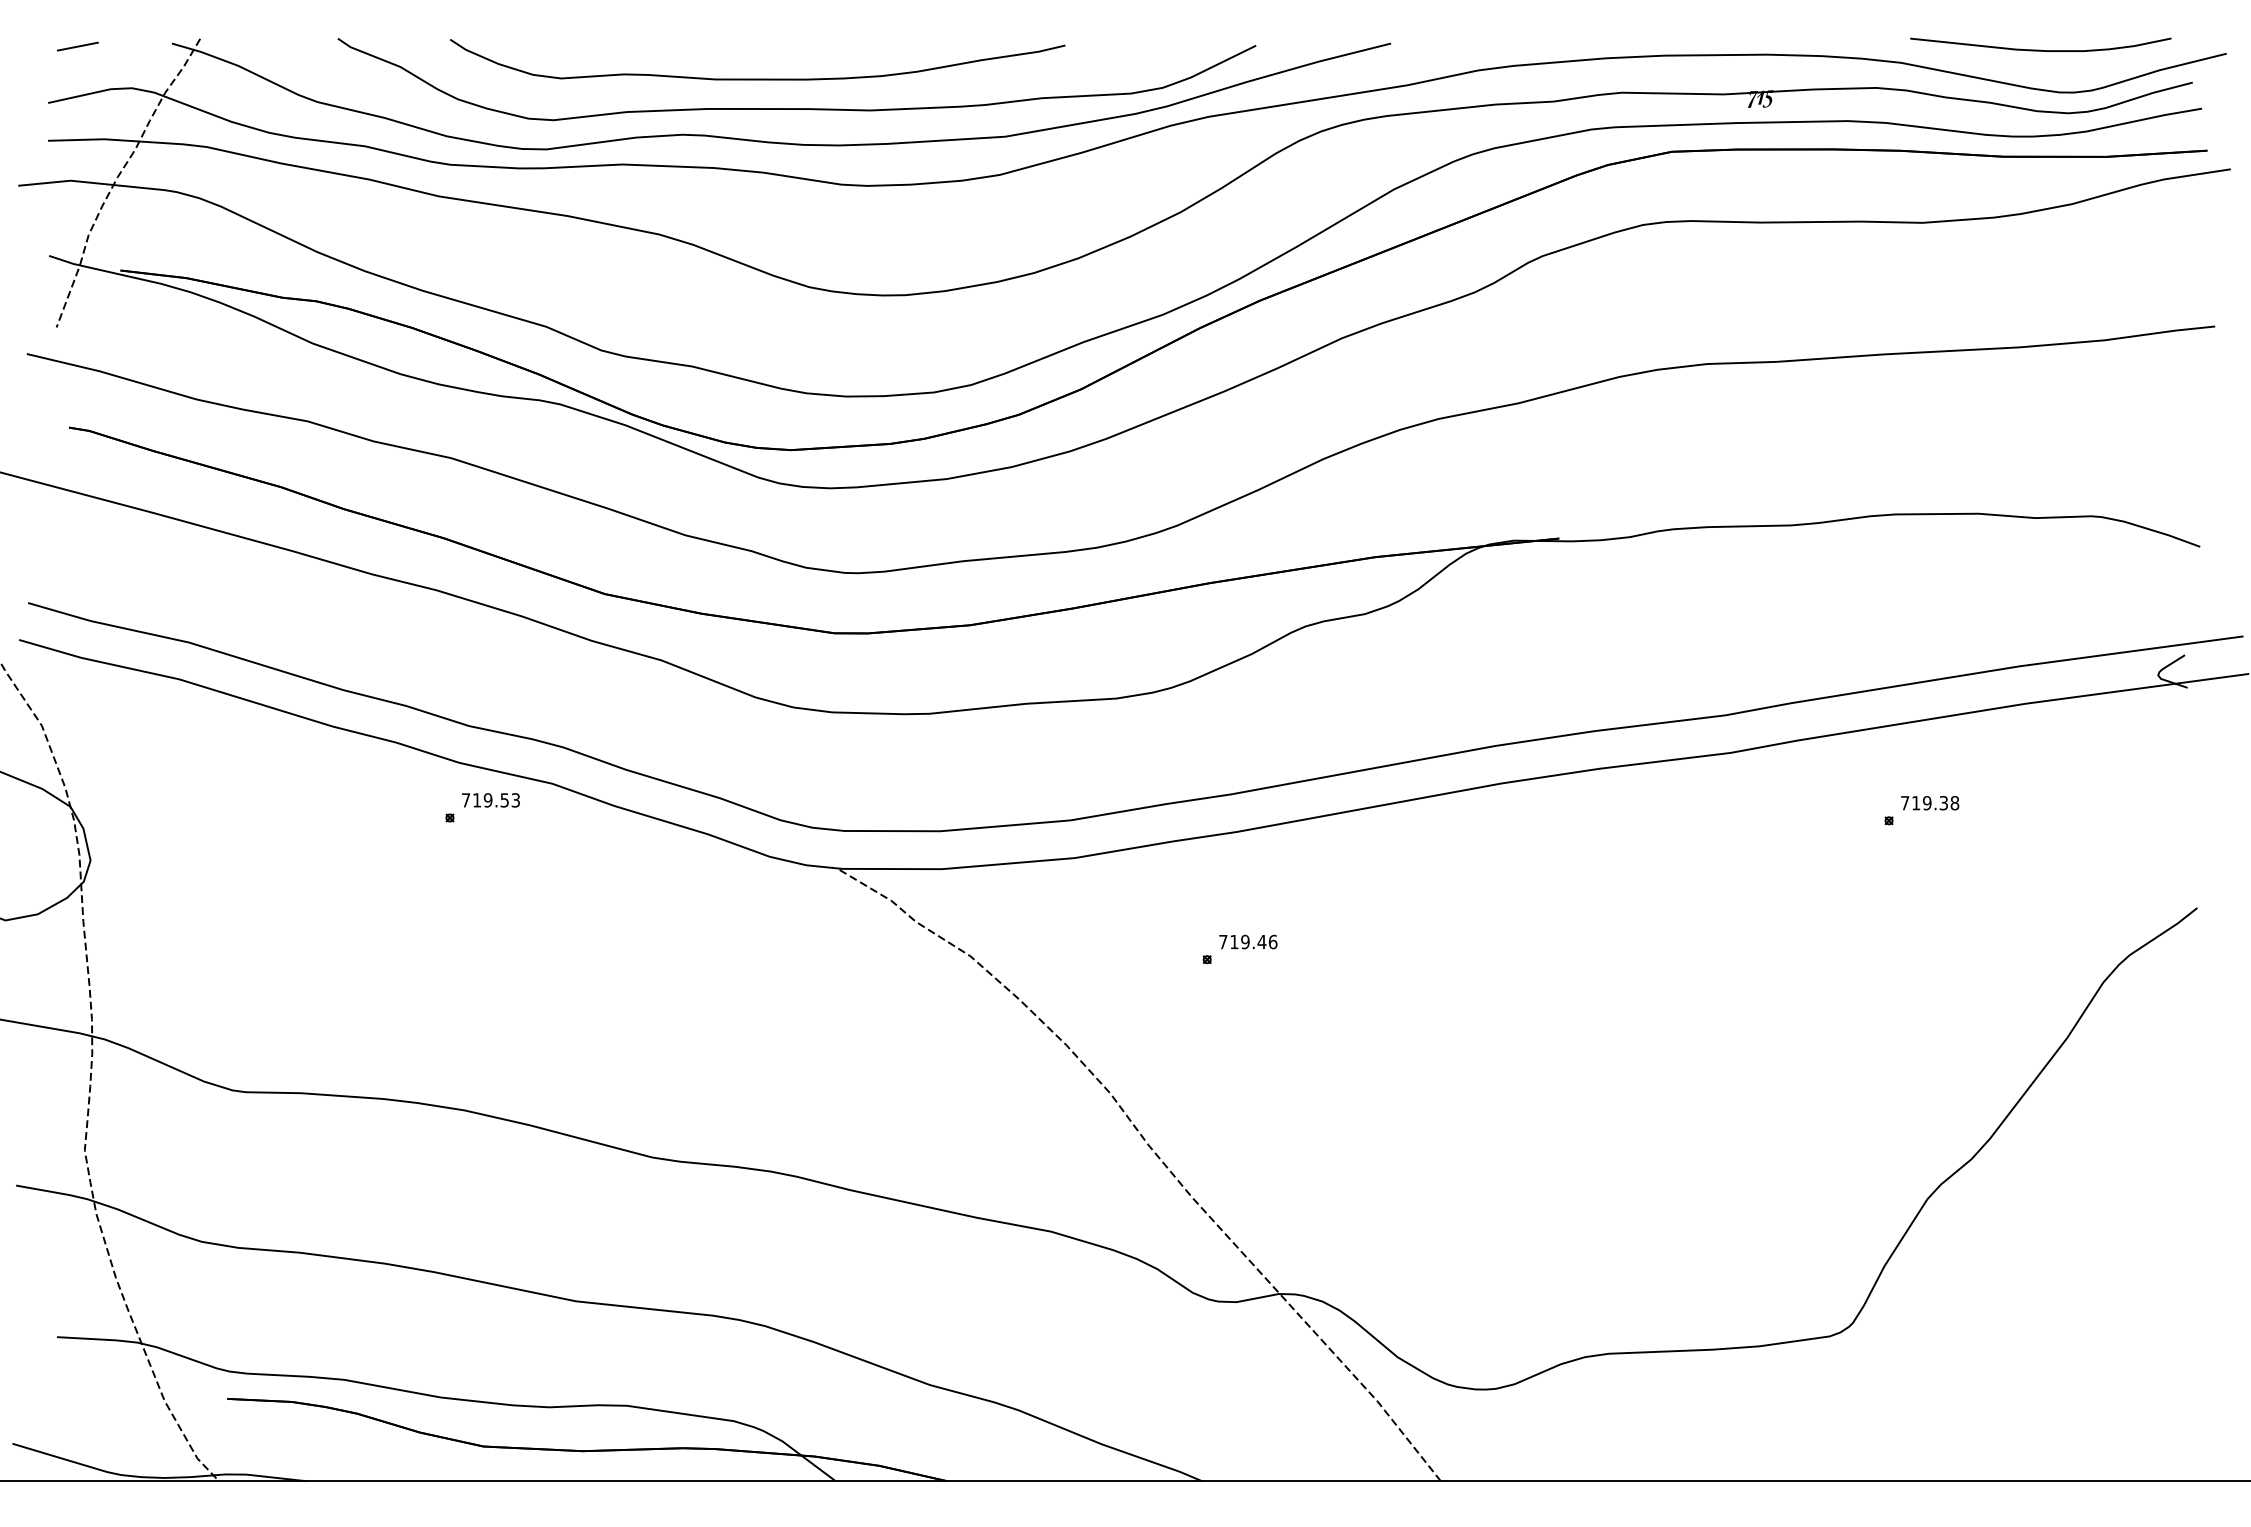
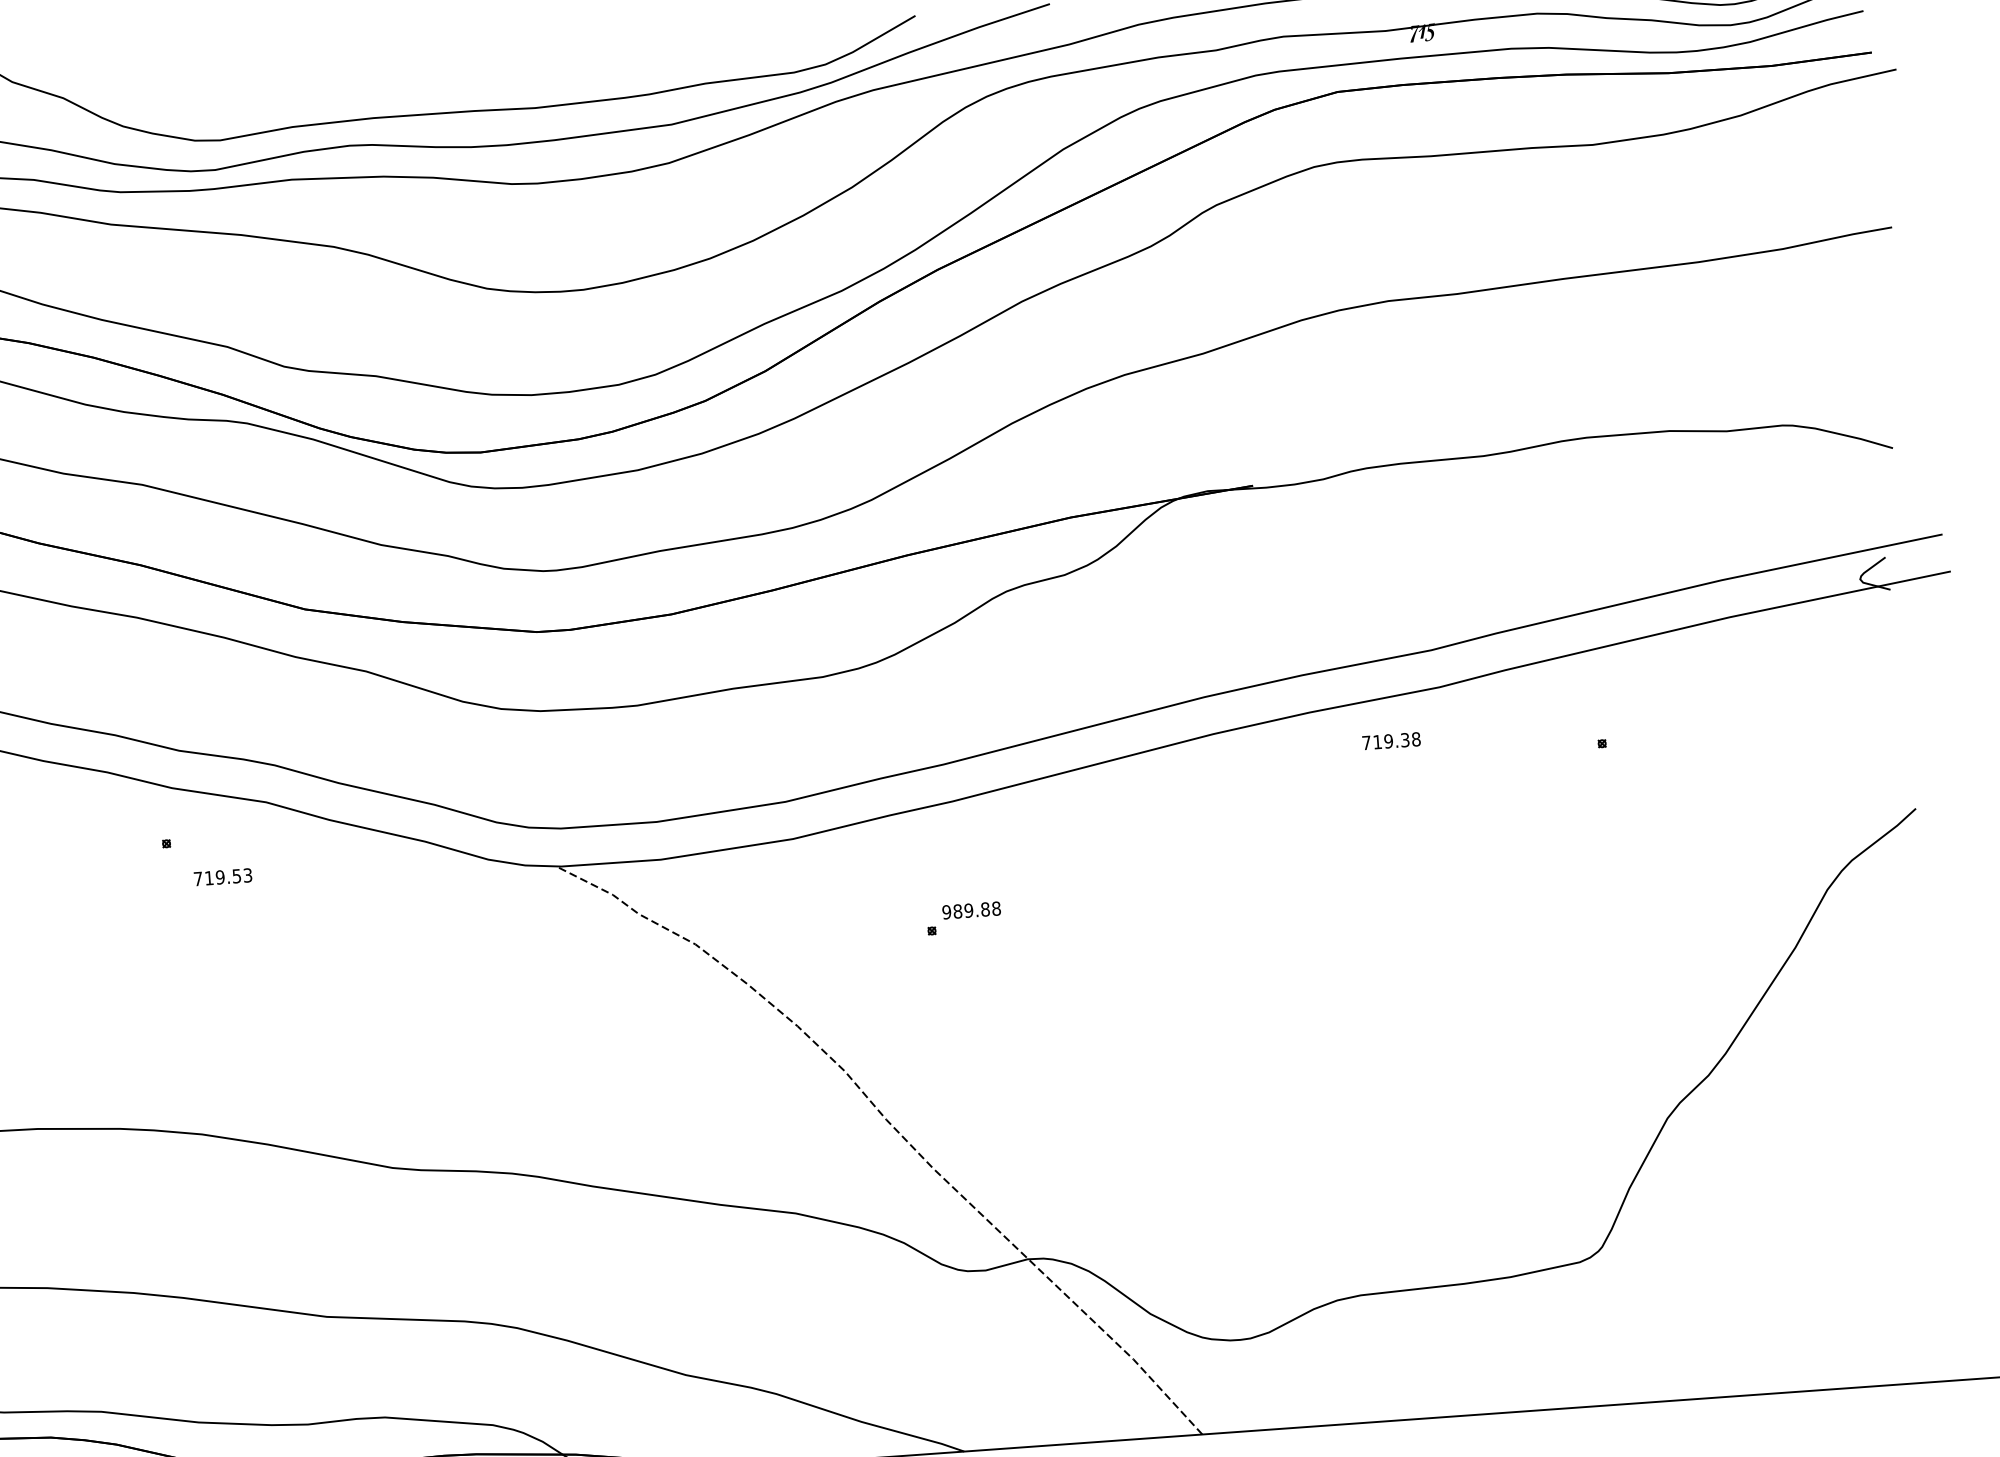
curve: (757, 78) -> (420, 84), removed
text: (490, 800) -> (222, 877), moved
text: (1930, 803) -> (1391, 741), moved
text: (1248, 941) -> (971, 909), 719.46 -> 989.88

